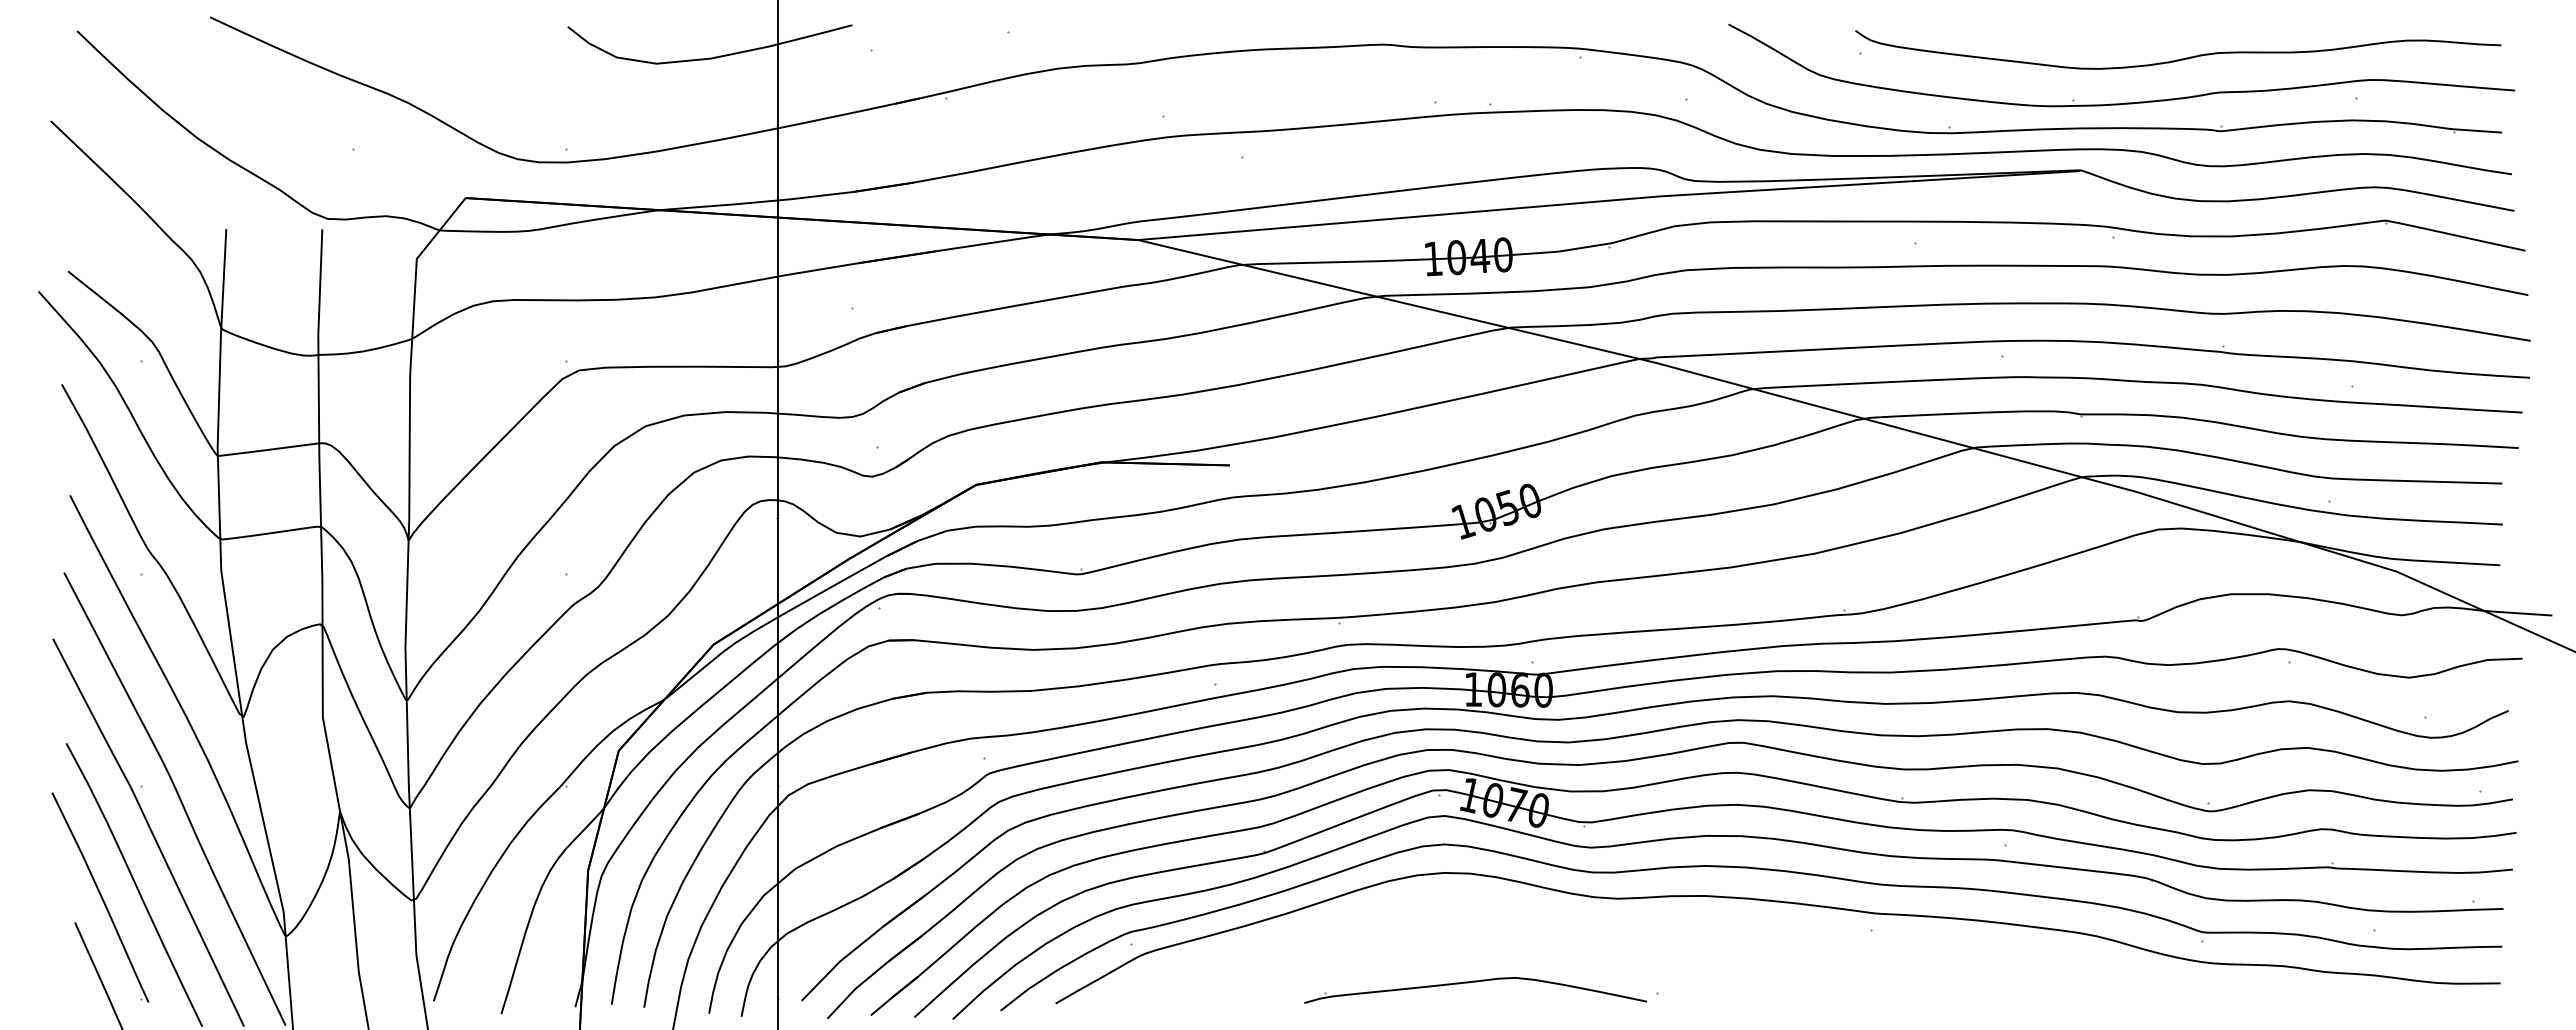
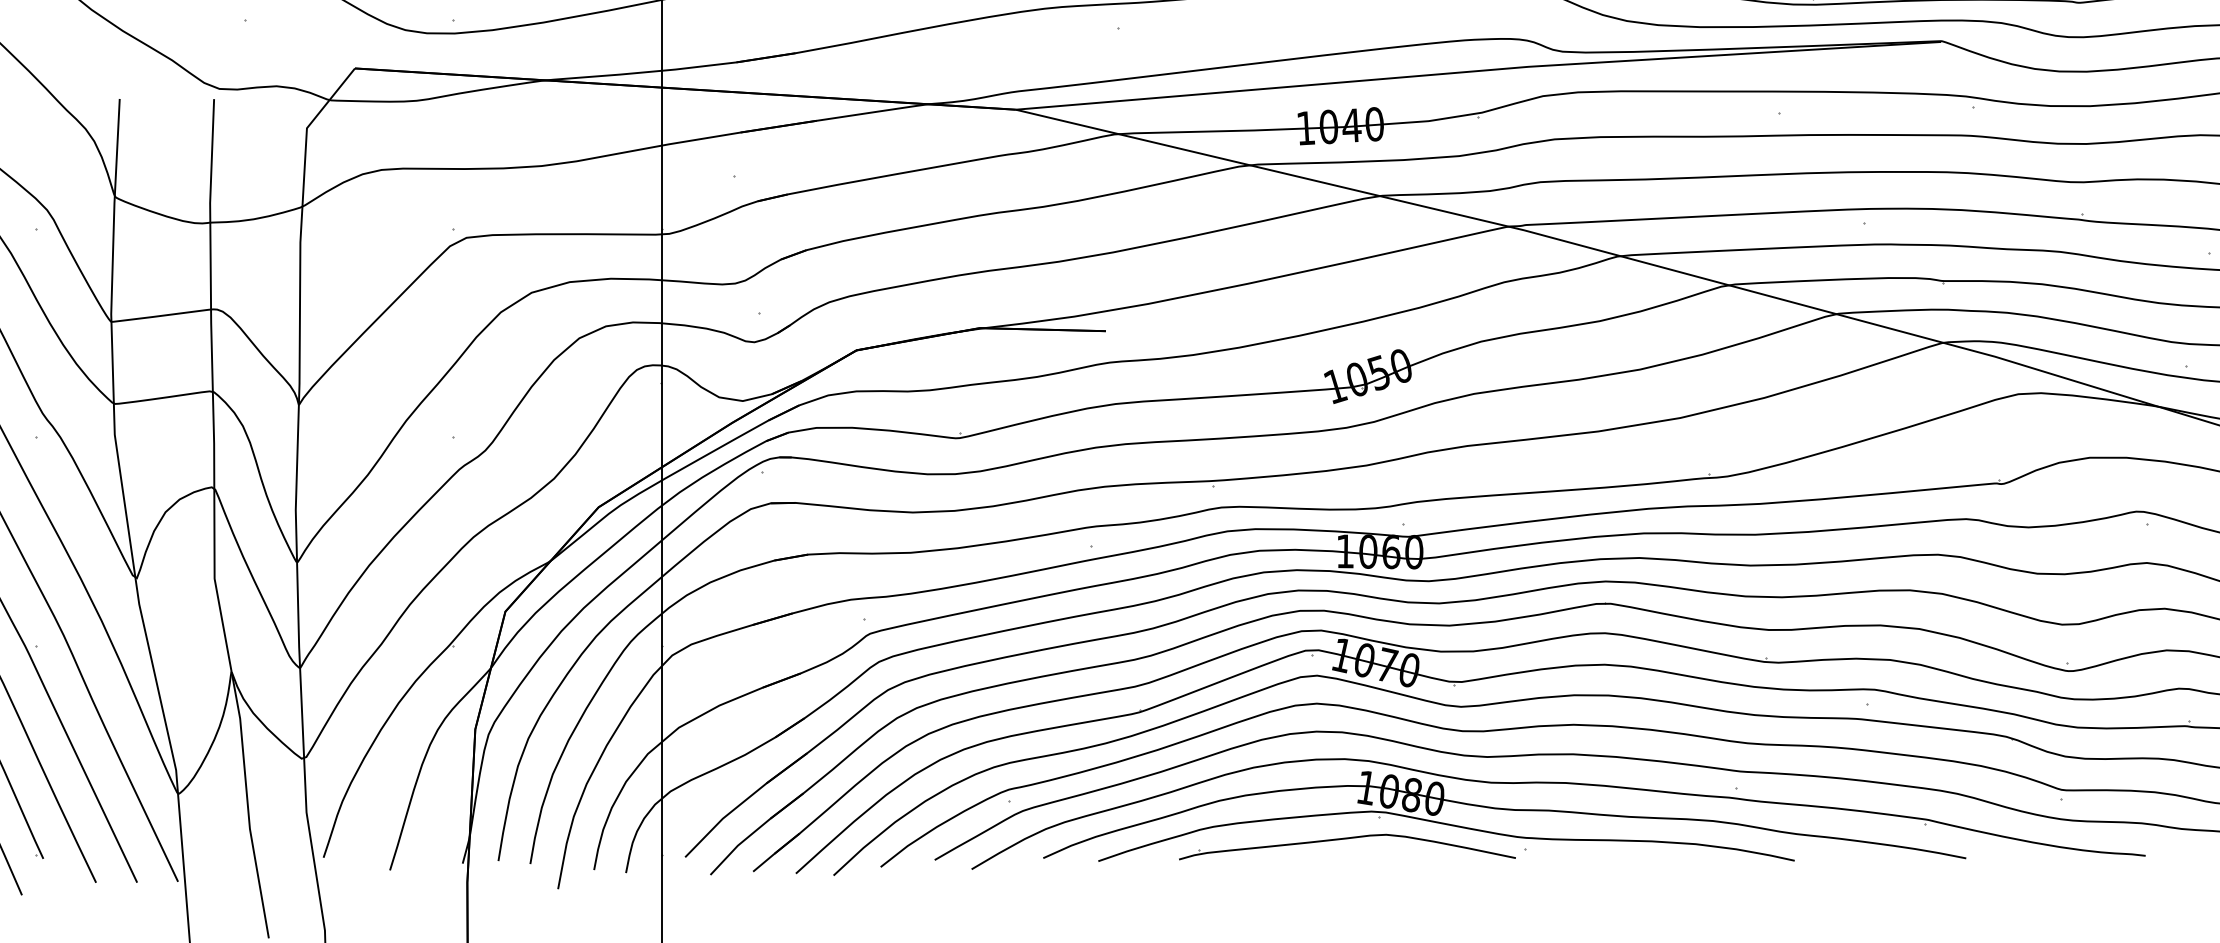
part: (1690, 956) -> (1558, 813), added

